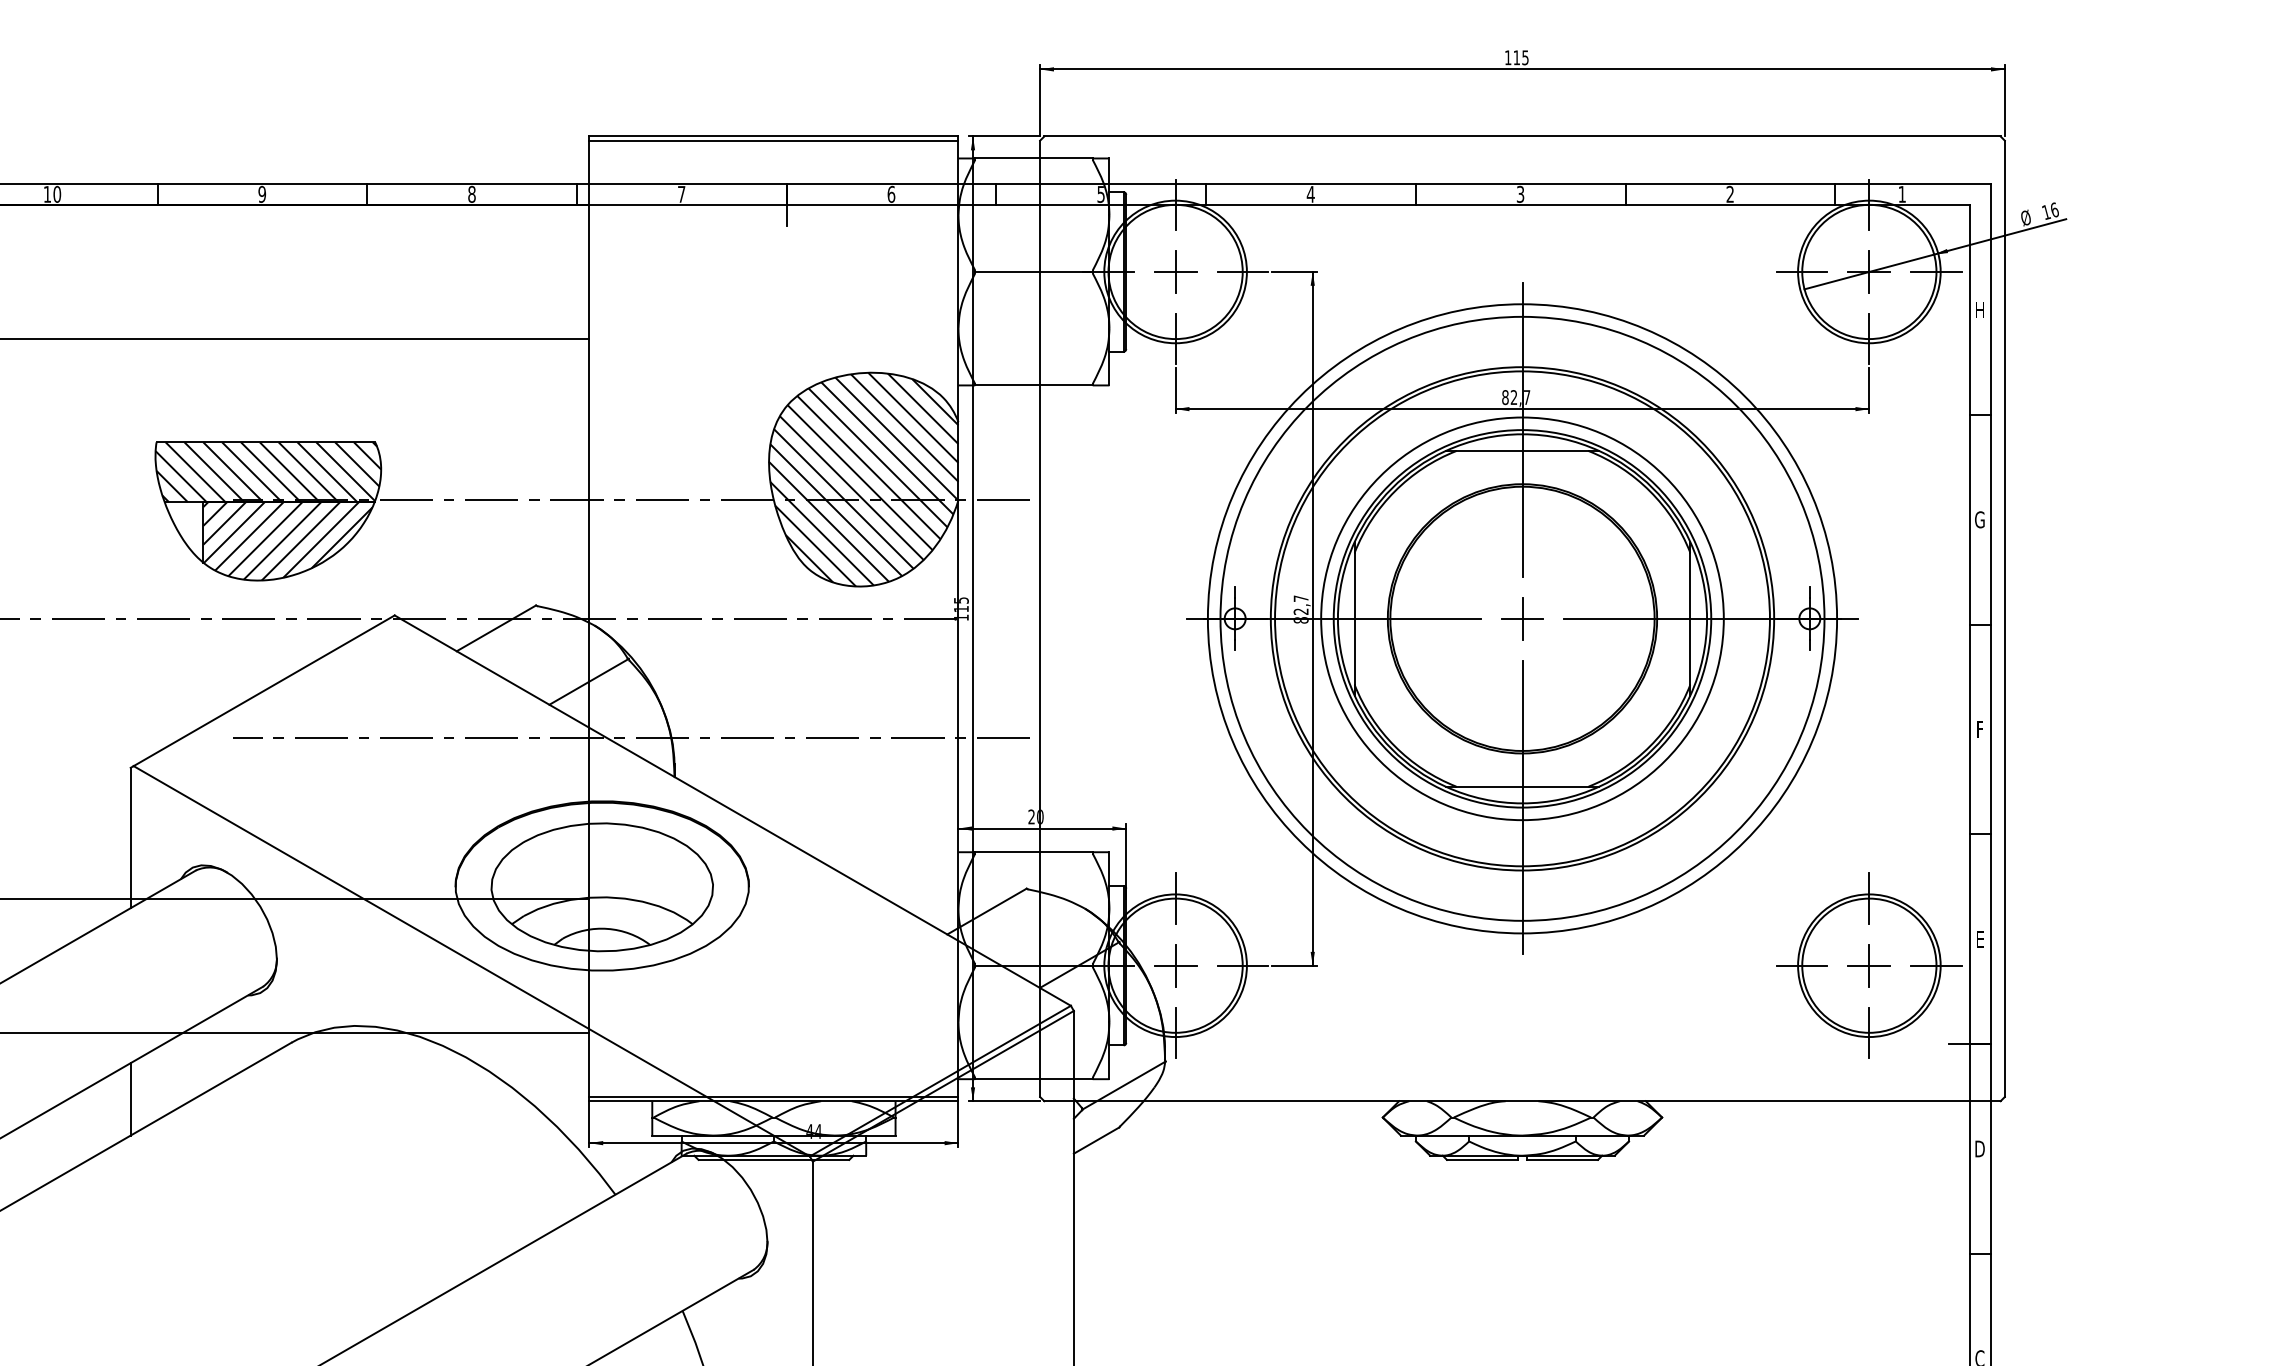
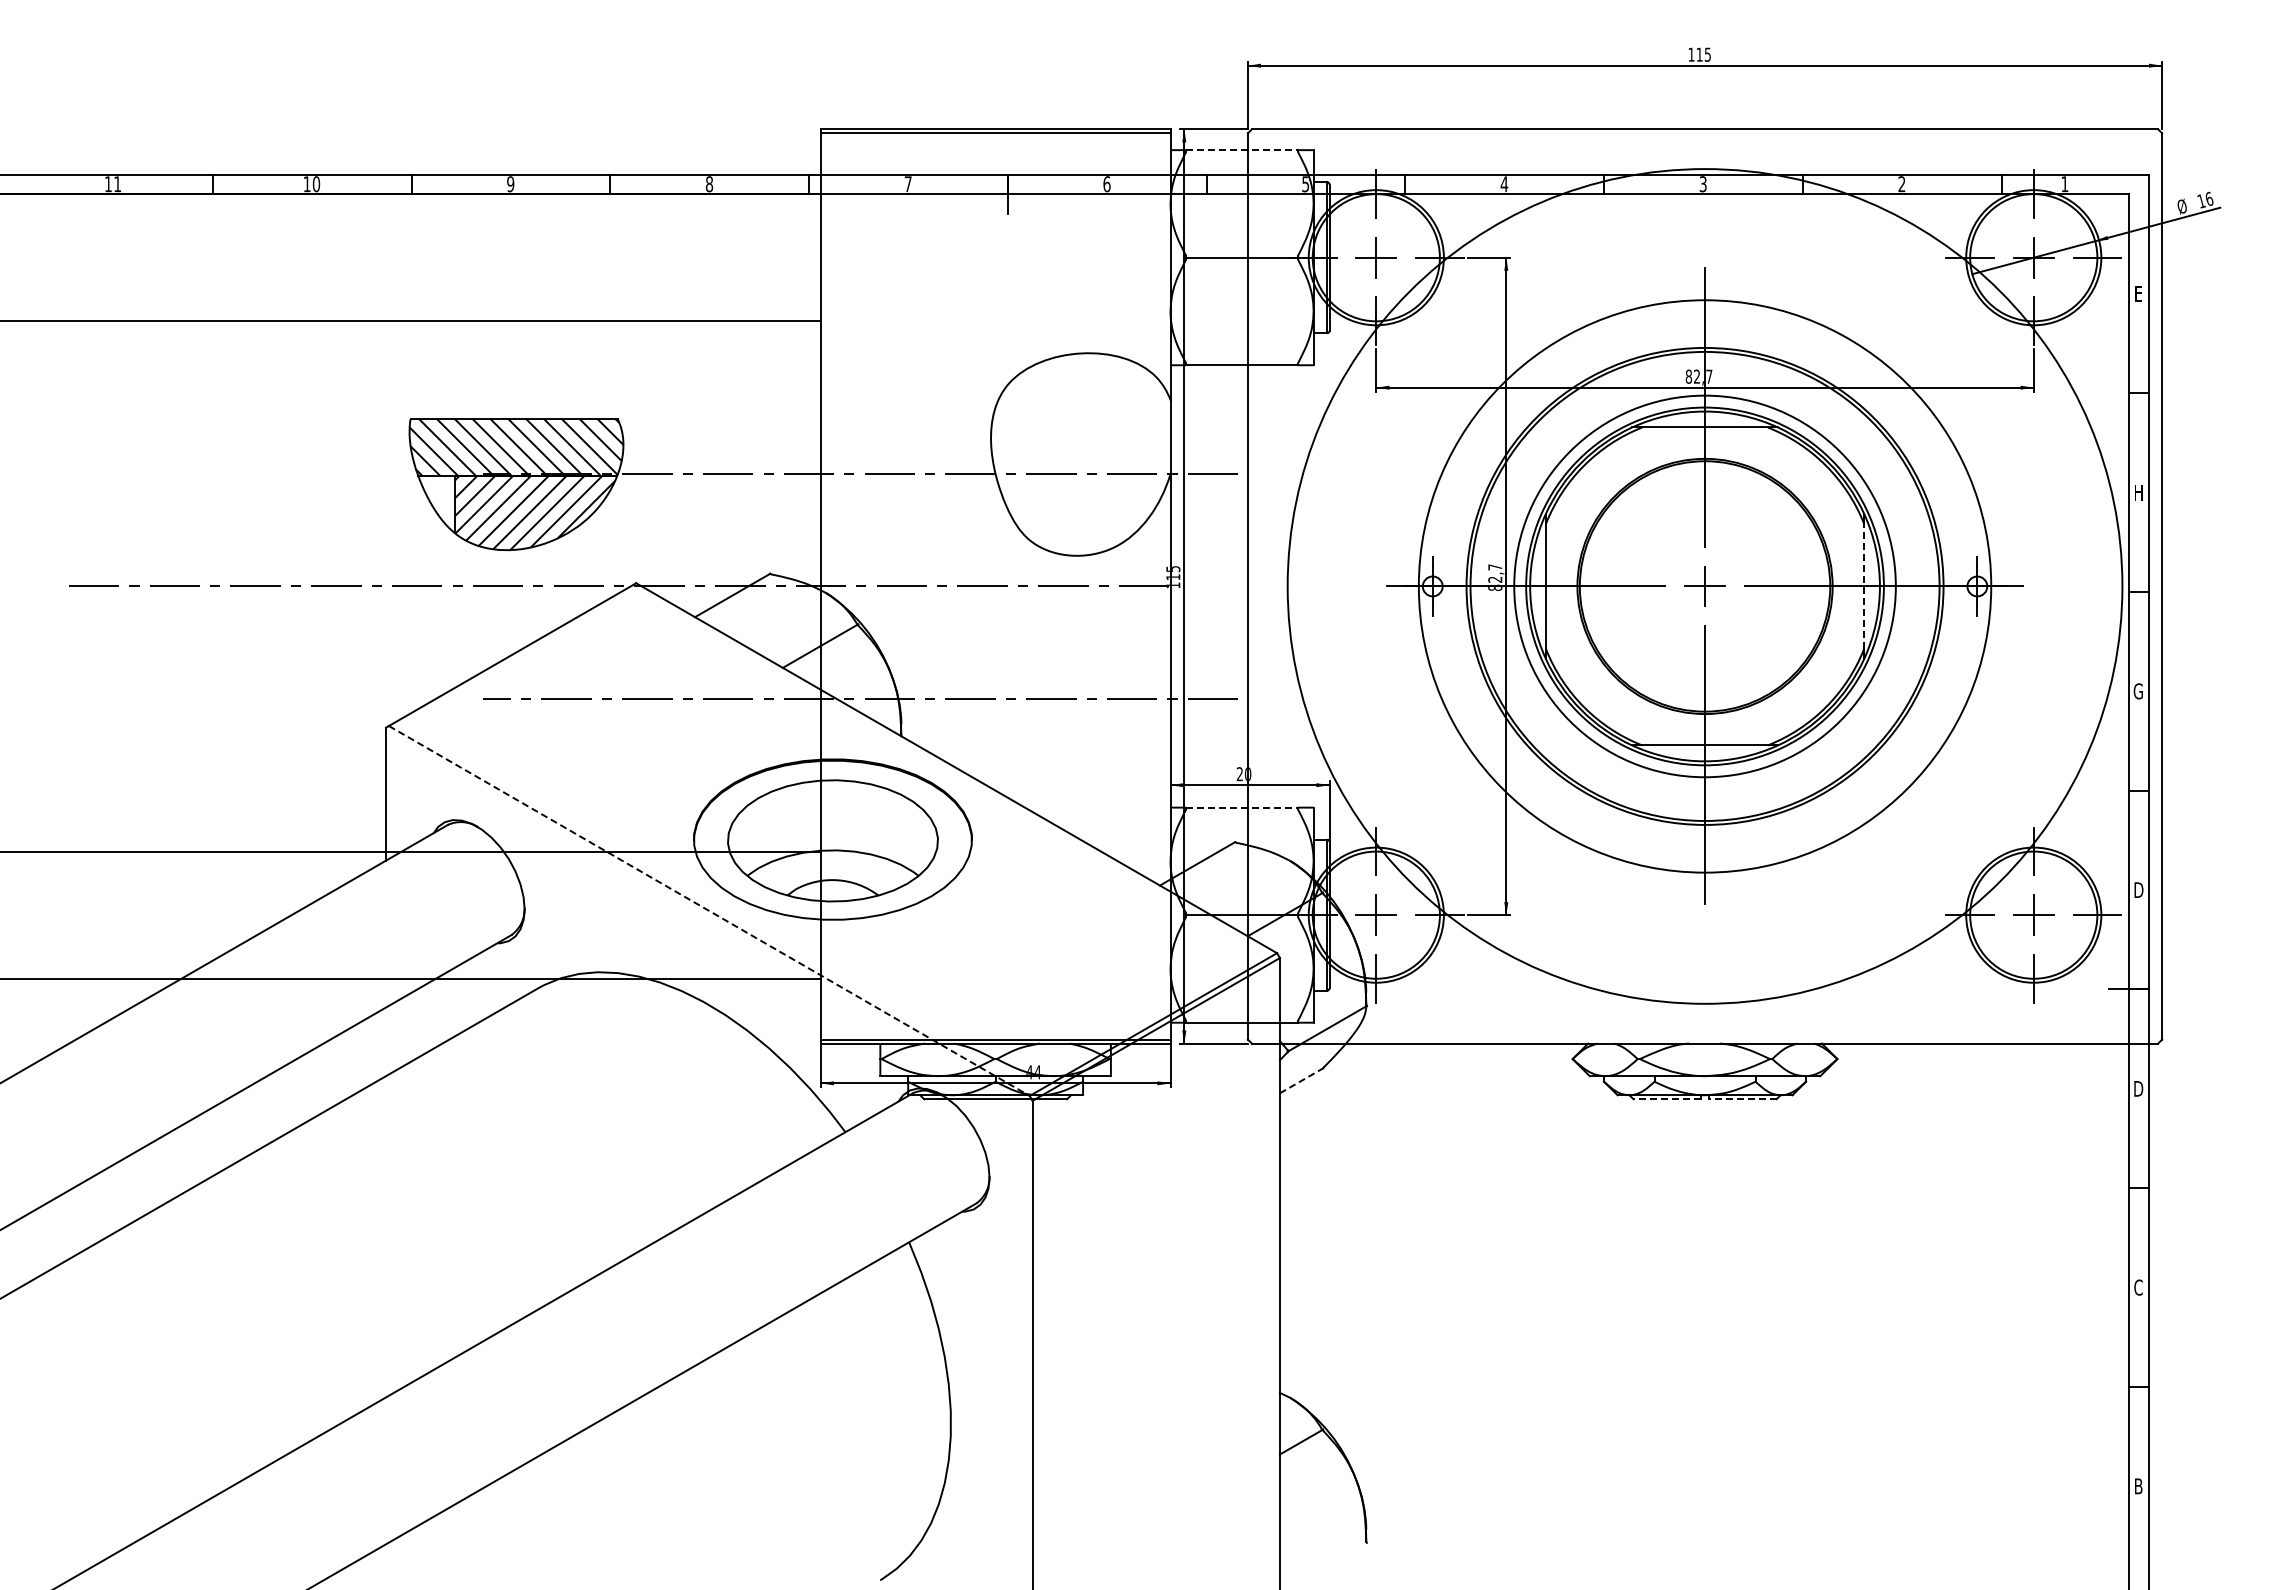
line: (1034, 158) -> (1242, 150), solid -> dashed
text: (1980, 309) -> (2139, 293), H -> E
hatch: (863, 479) -> (1080, 454), removed
text: (1979, 519) -> (2138, 492), G -> H
circle: (1521, 618) -> (1704, 586), size x1.4
line: (1690, 618) -> (1864, 586), solid -> dashed
text: (1978, 729) -> (2137, 691), F -> G
line: (1034, 852) -> (1242, 807), solid -> dashed
text: (1979, 938) -> (2138, 889), E -> D
line: (471, 960) -> (709, 910), solid -> dashed
line: (131, 1099) -> (386, 1041), removed
line: (1096, 1140) -> (1301, 1080), solid -> dashed
line: (1482, 1160) -> (1667, 1099), solid -> dashed
line: (1562, 1160) -> (1742, 1099), solid -> dashed

